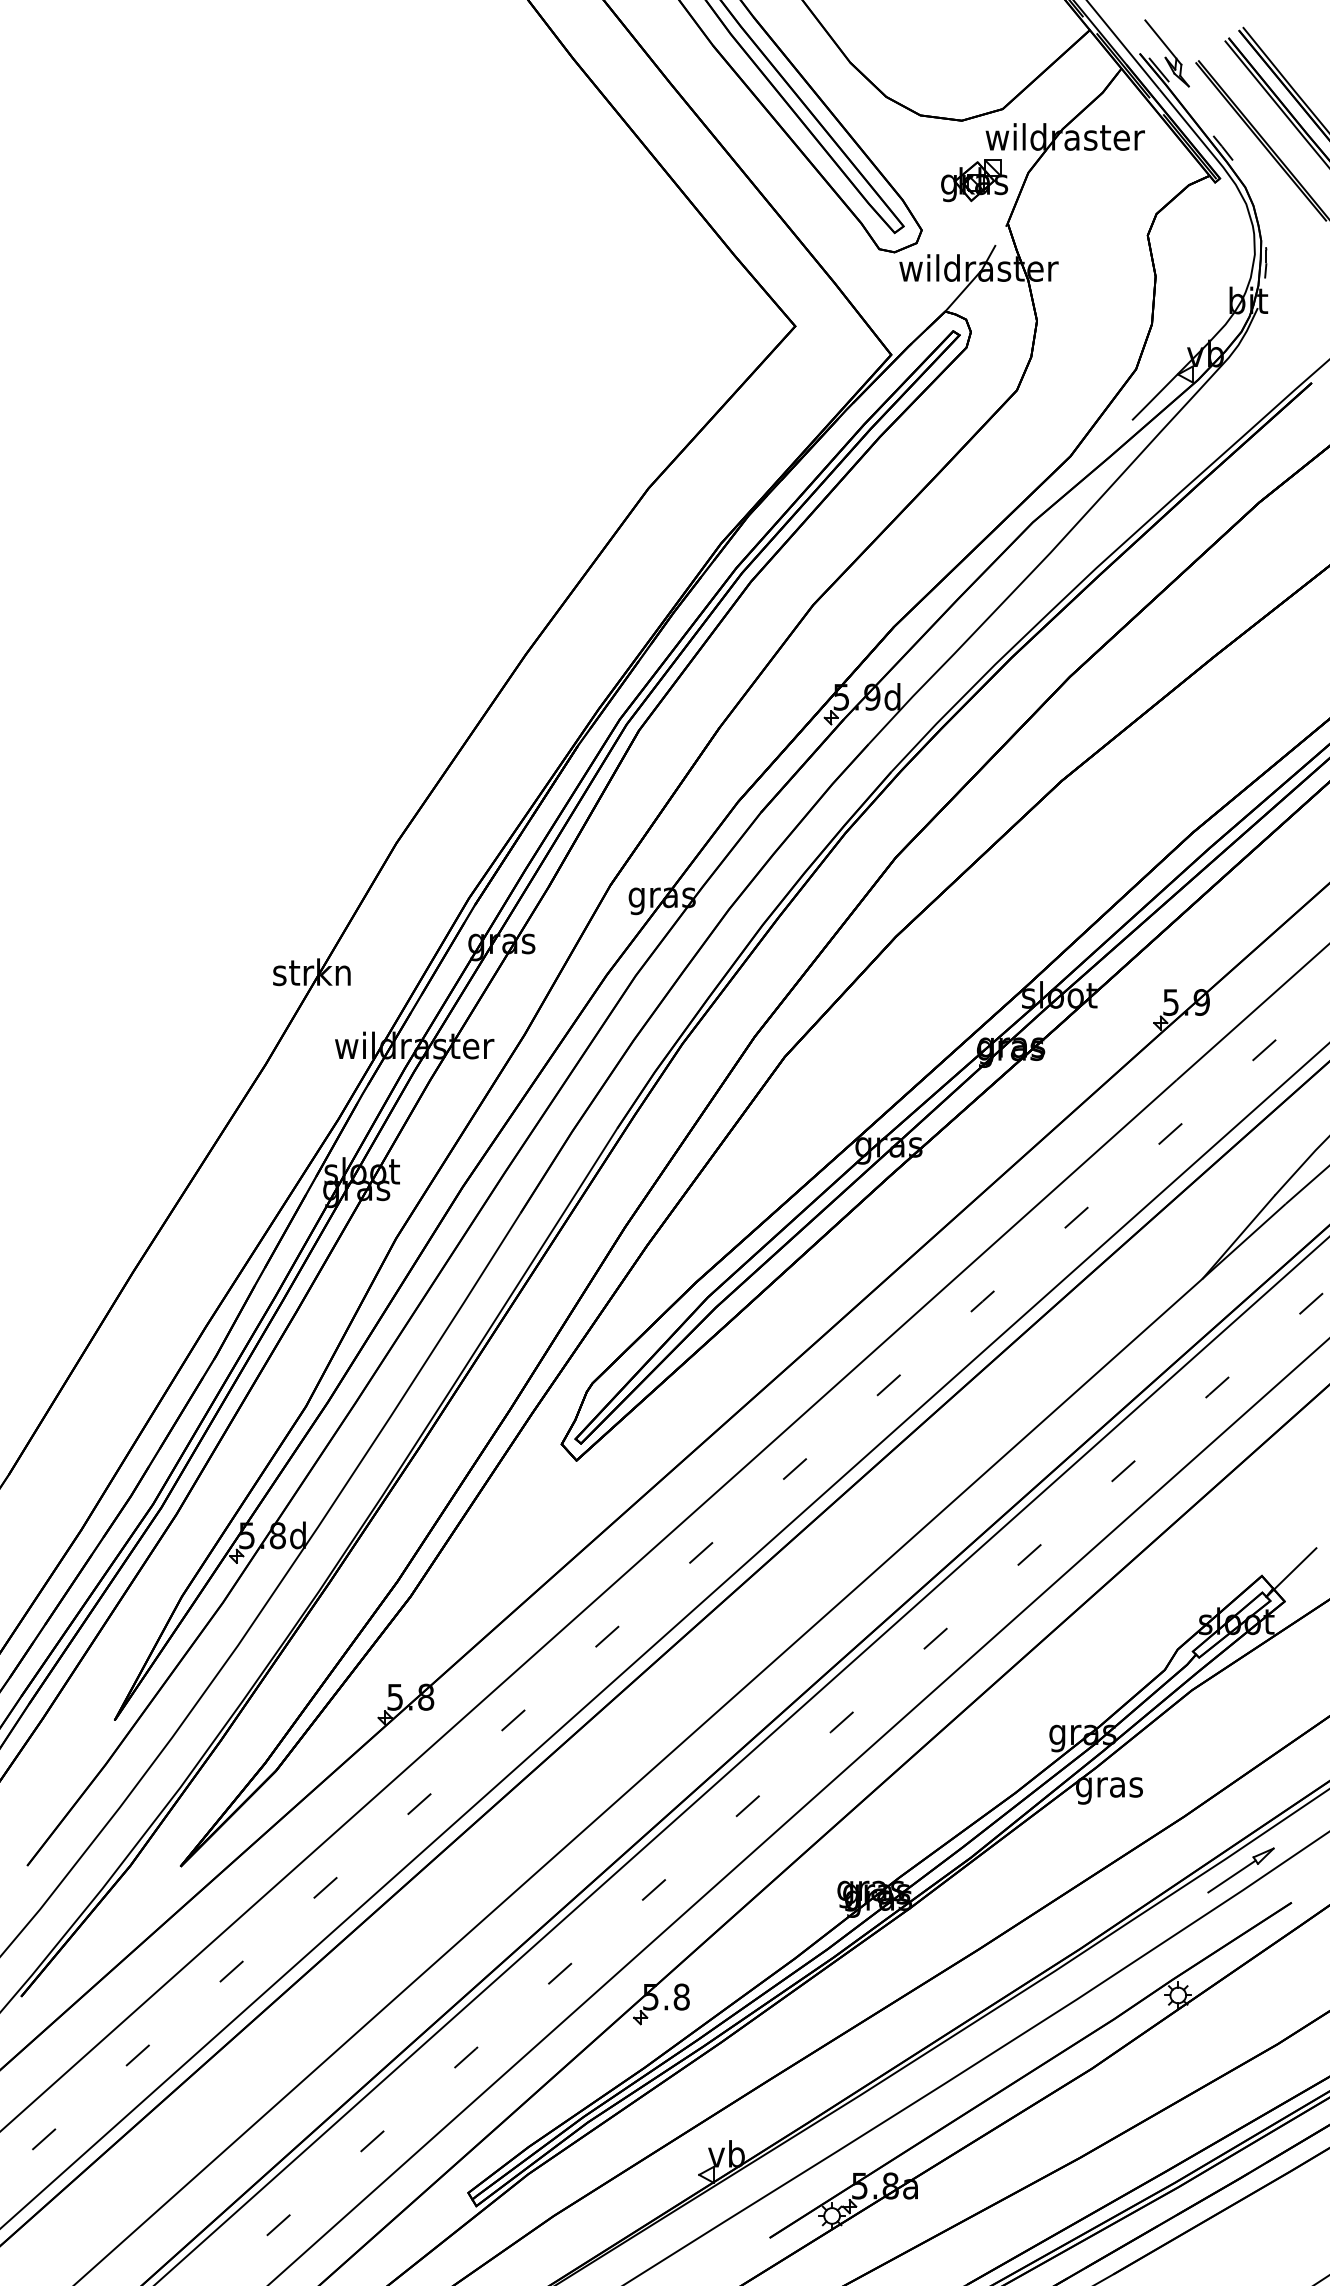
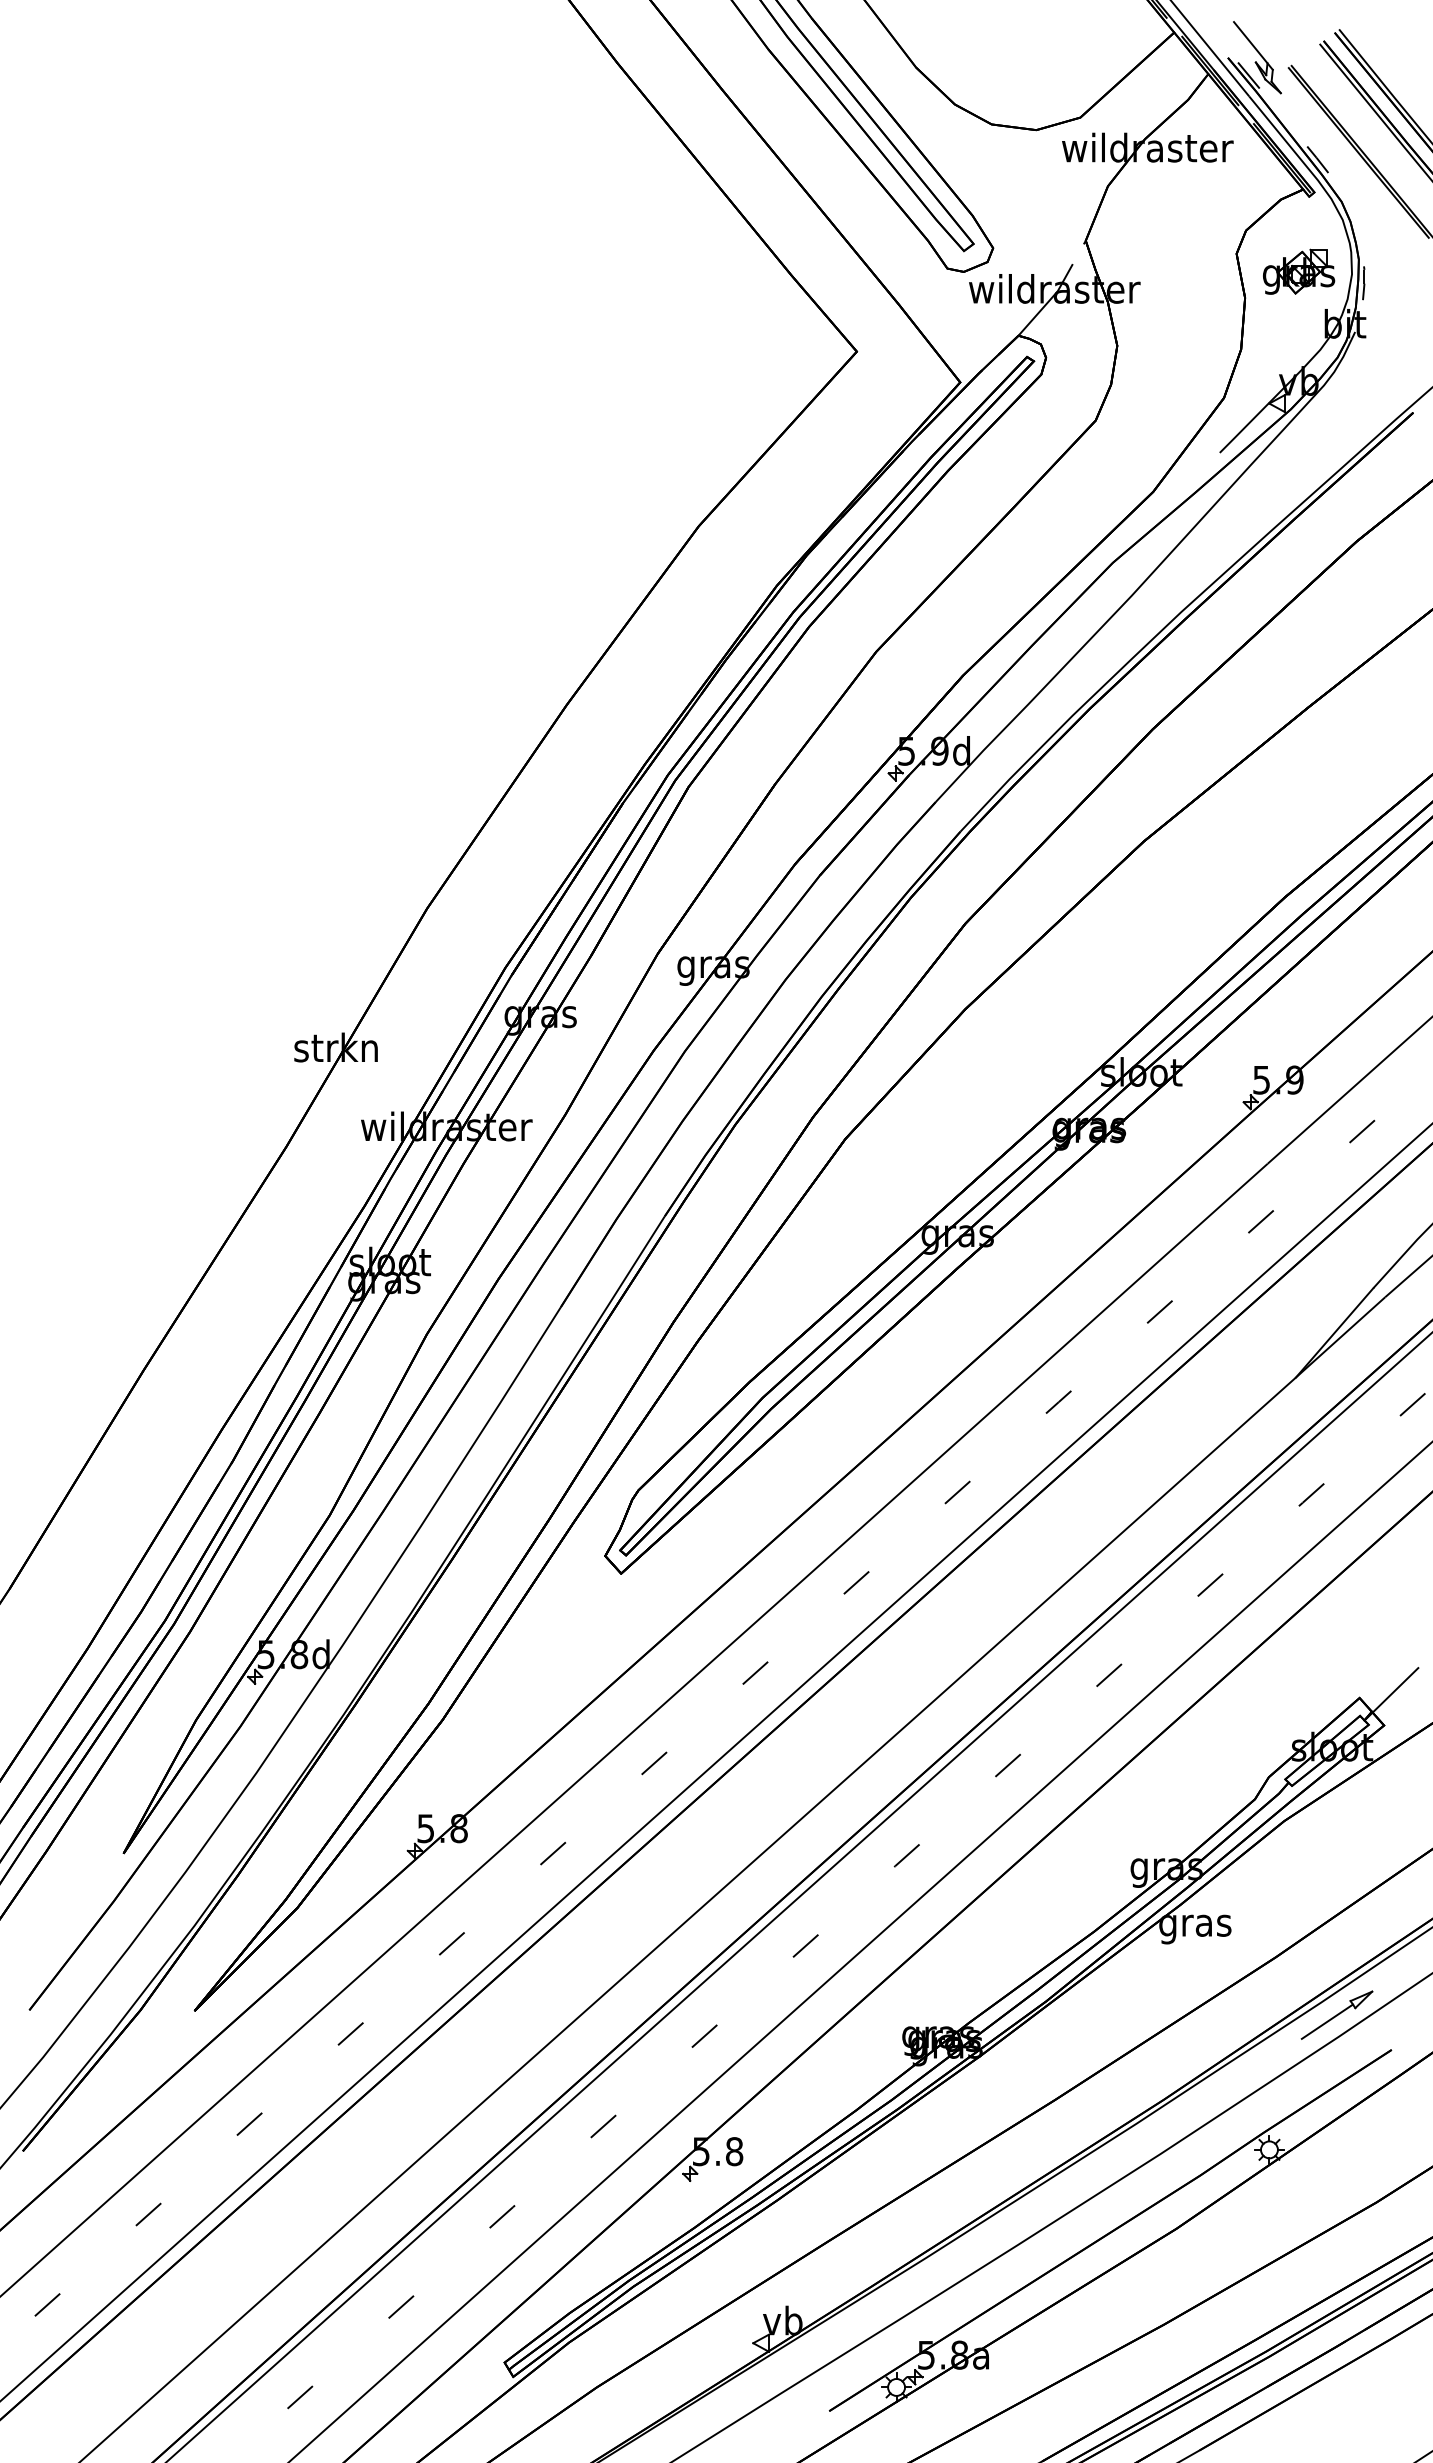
part: (975, 180) -> (1299, 271), moved

